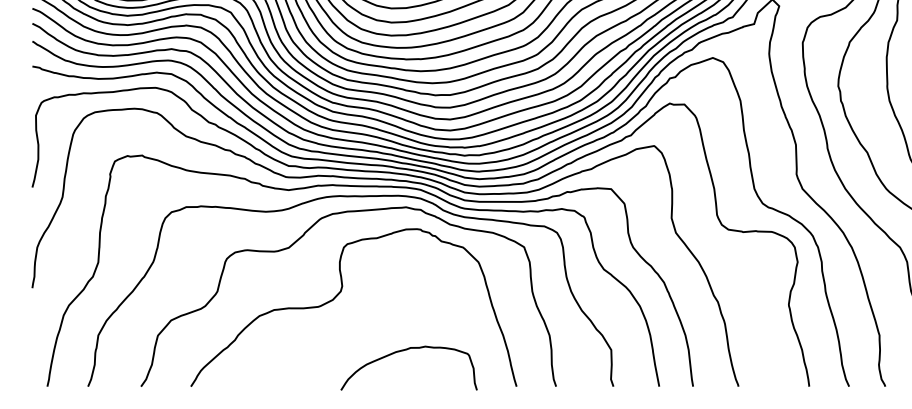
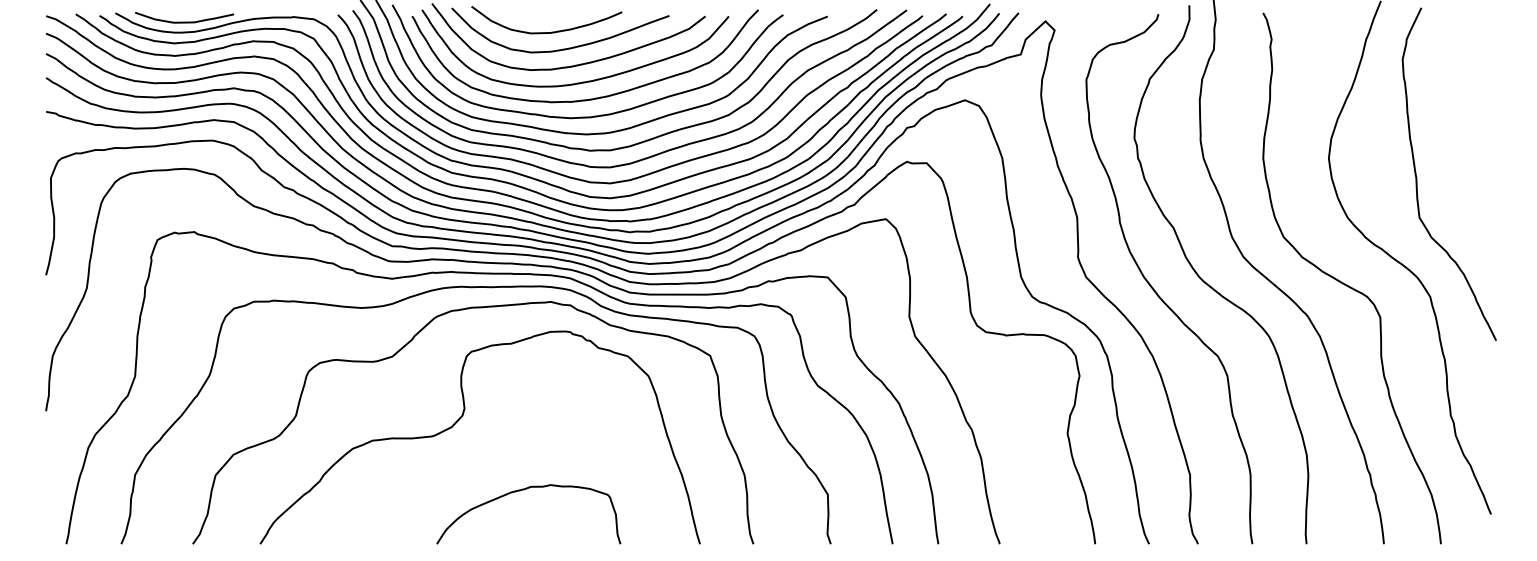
curve: (405, 350) -> (524, 490), moved

